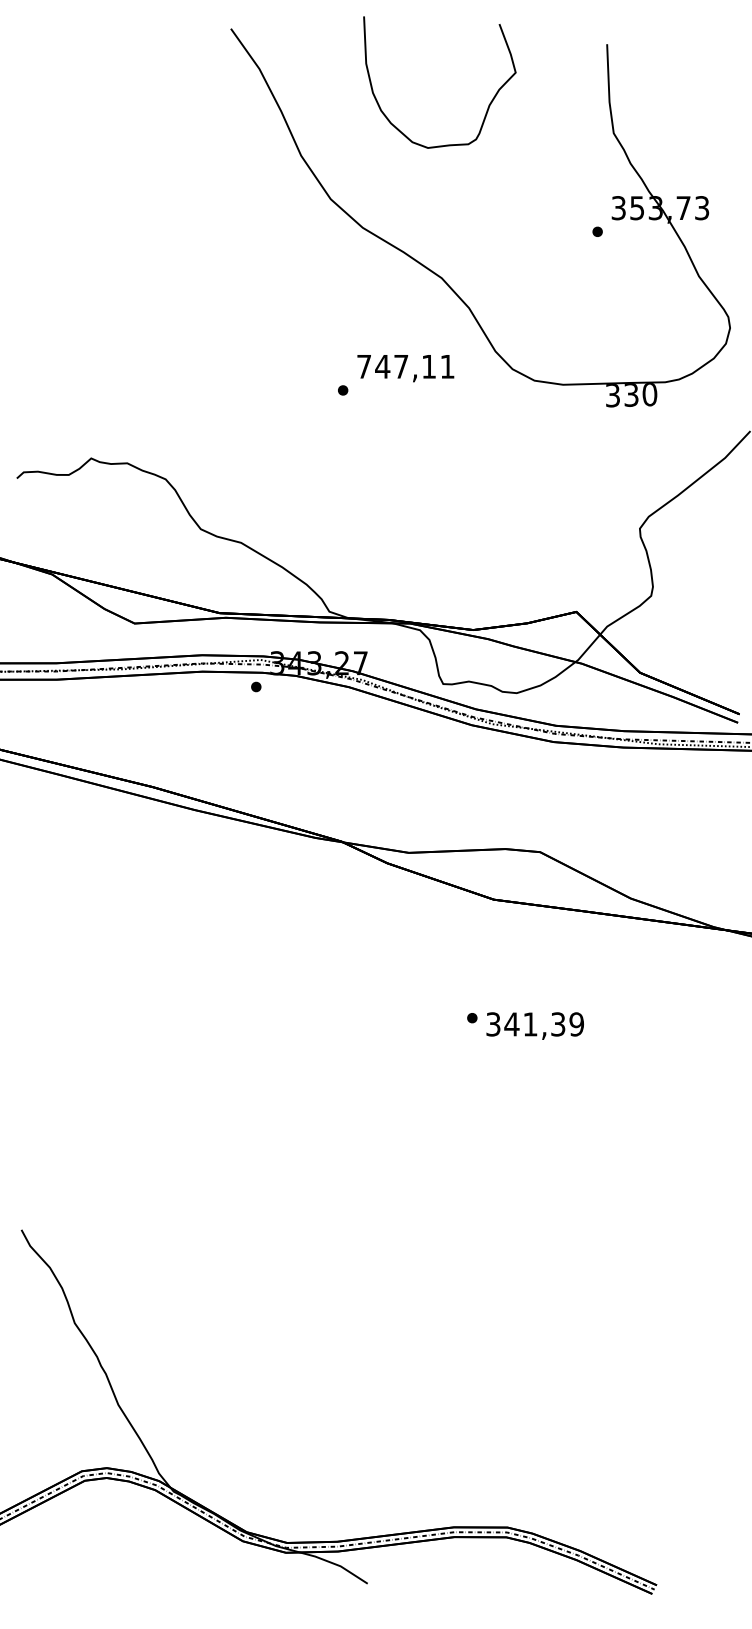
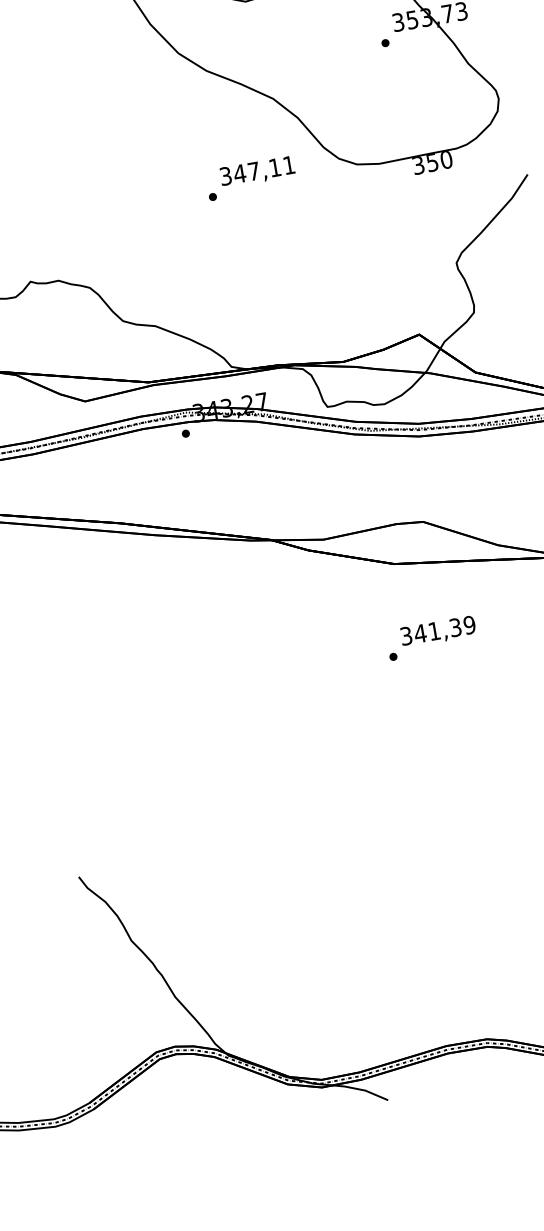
text: (364, 366) -> (226, 176), 747,11 -> 347,11
text: (631, 394) -> (432, 162), 330 -> 350
text: (534, 1025) -> (437, 631), moved

